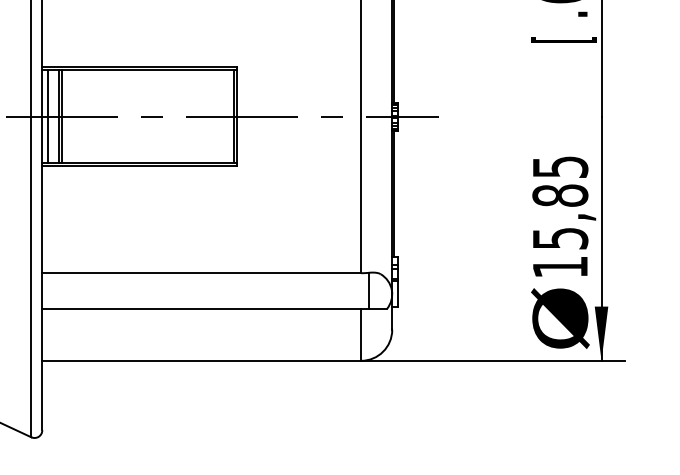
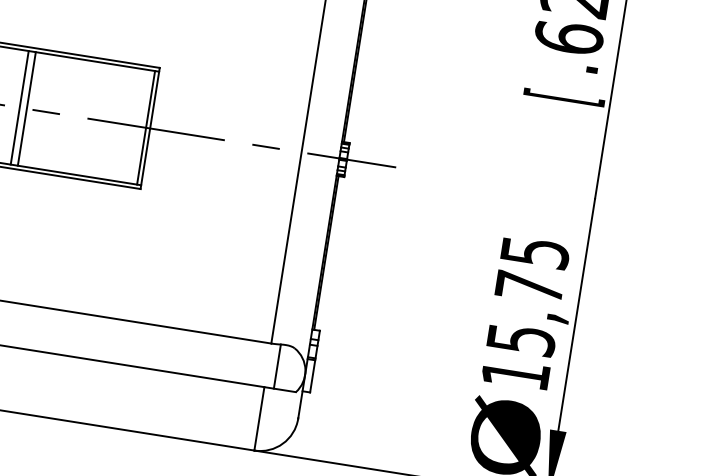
line: (130, 116) -> (19, 107), added
line: (136, 116) -> (27, 108), added
text: (560, 195) -> (529, 287), 15,85 -> 15,75

